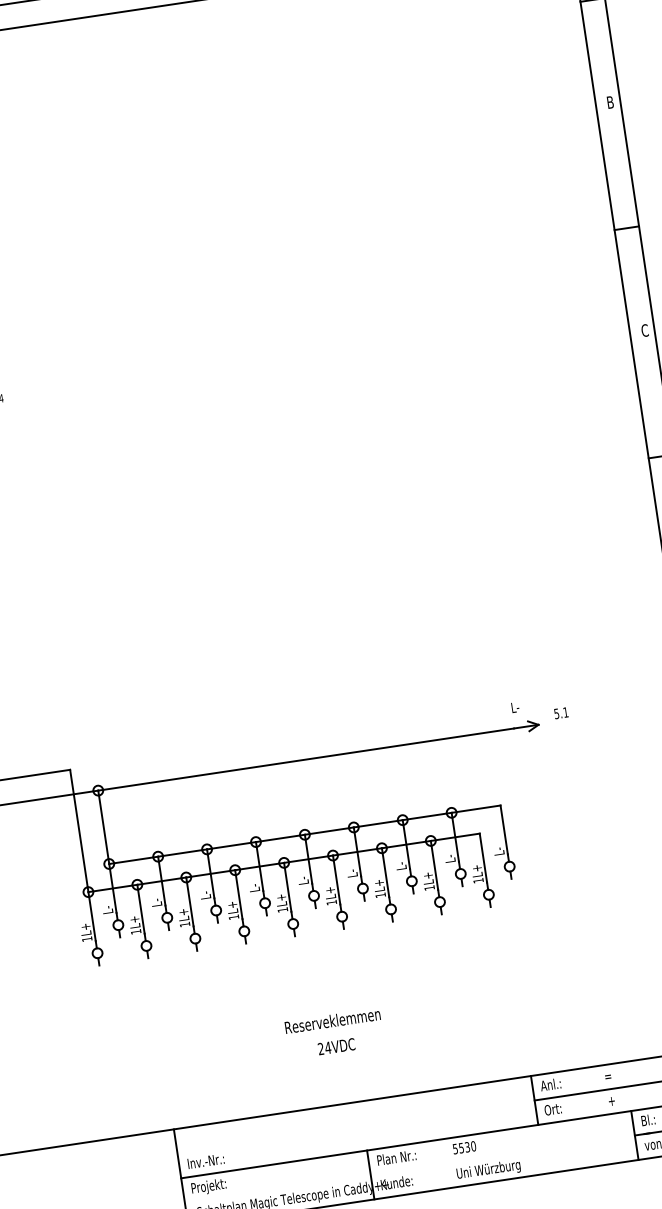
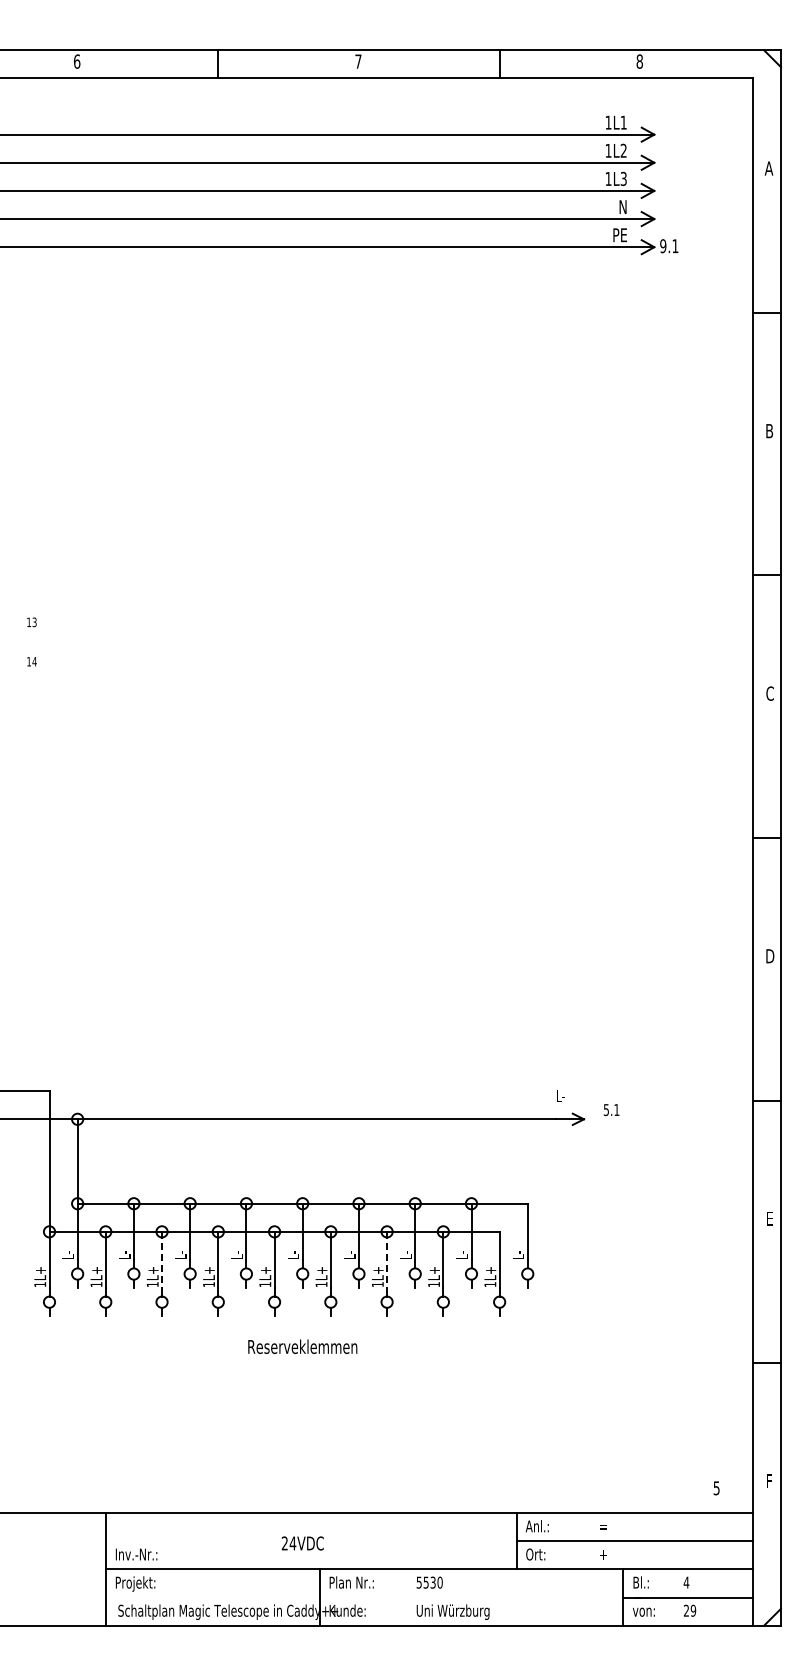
line: (385, 873) -> (387, 1260), solid -> dashed
line: (190, 902) -> (162, 1260), solid -> dashed
text: (332, 1020) -> (302, 1346), moved
text: (336, 1046) -> (302, 1543), moved

